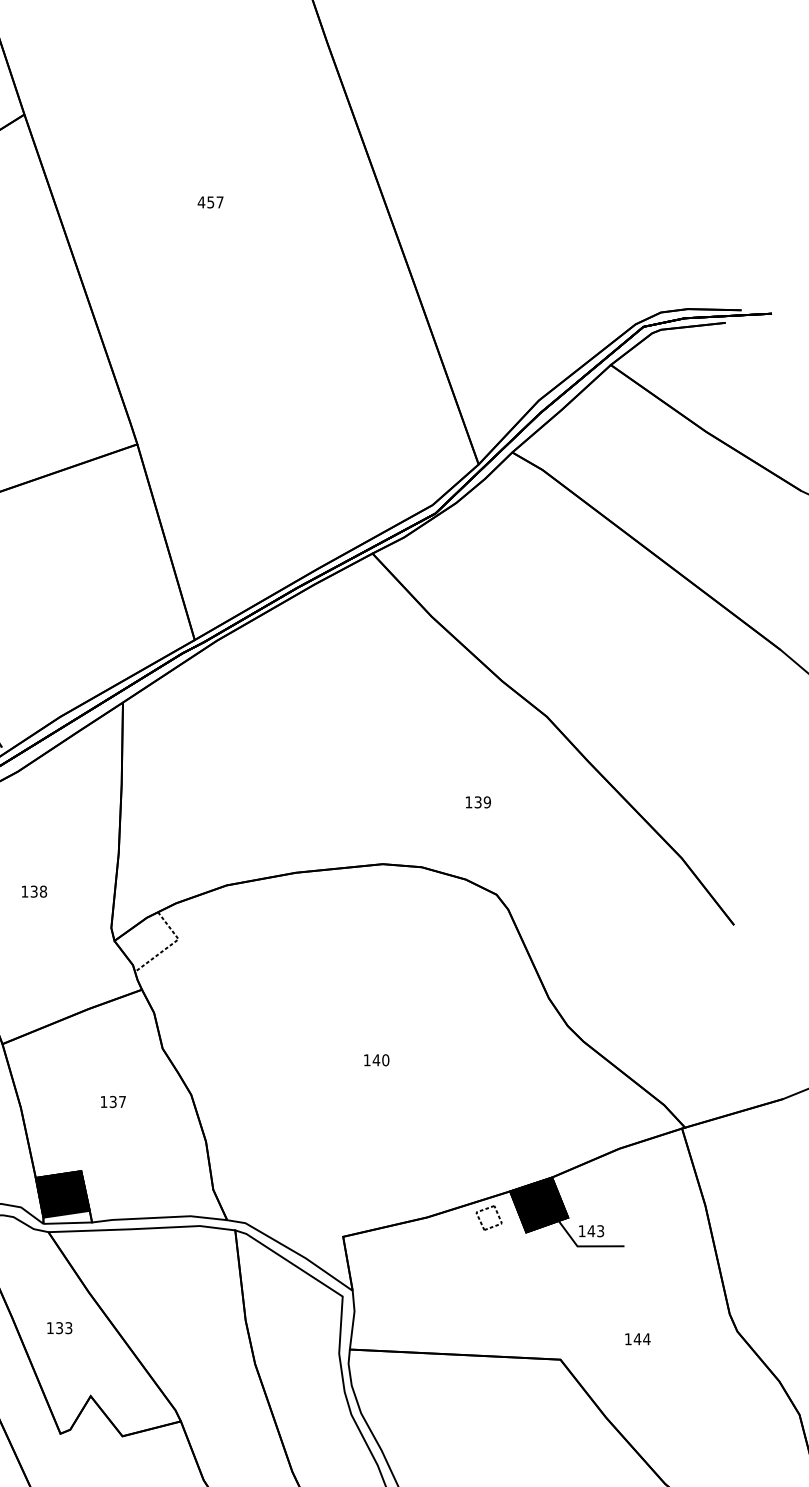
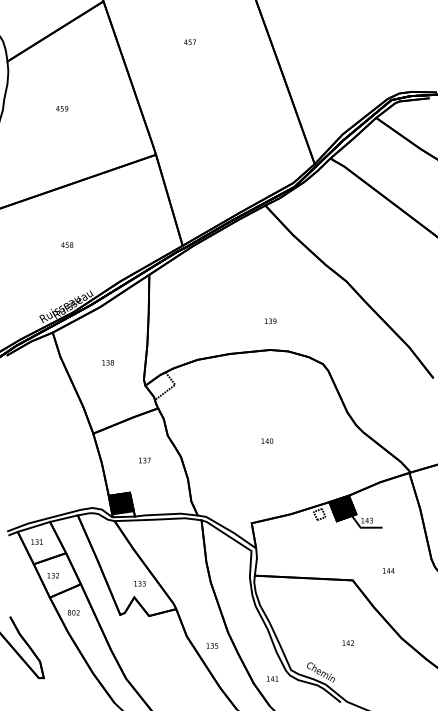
text: (478, 800) -> (270, 320), moved
text: (58, 1327) -> (139, 583), moved

